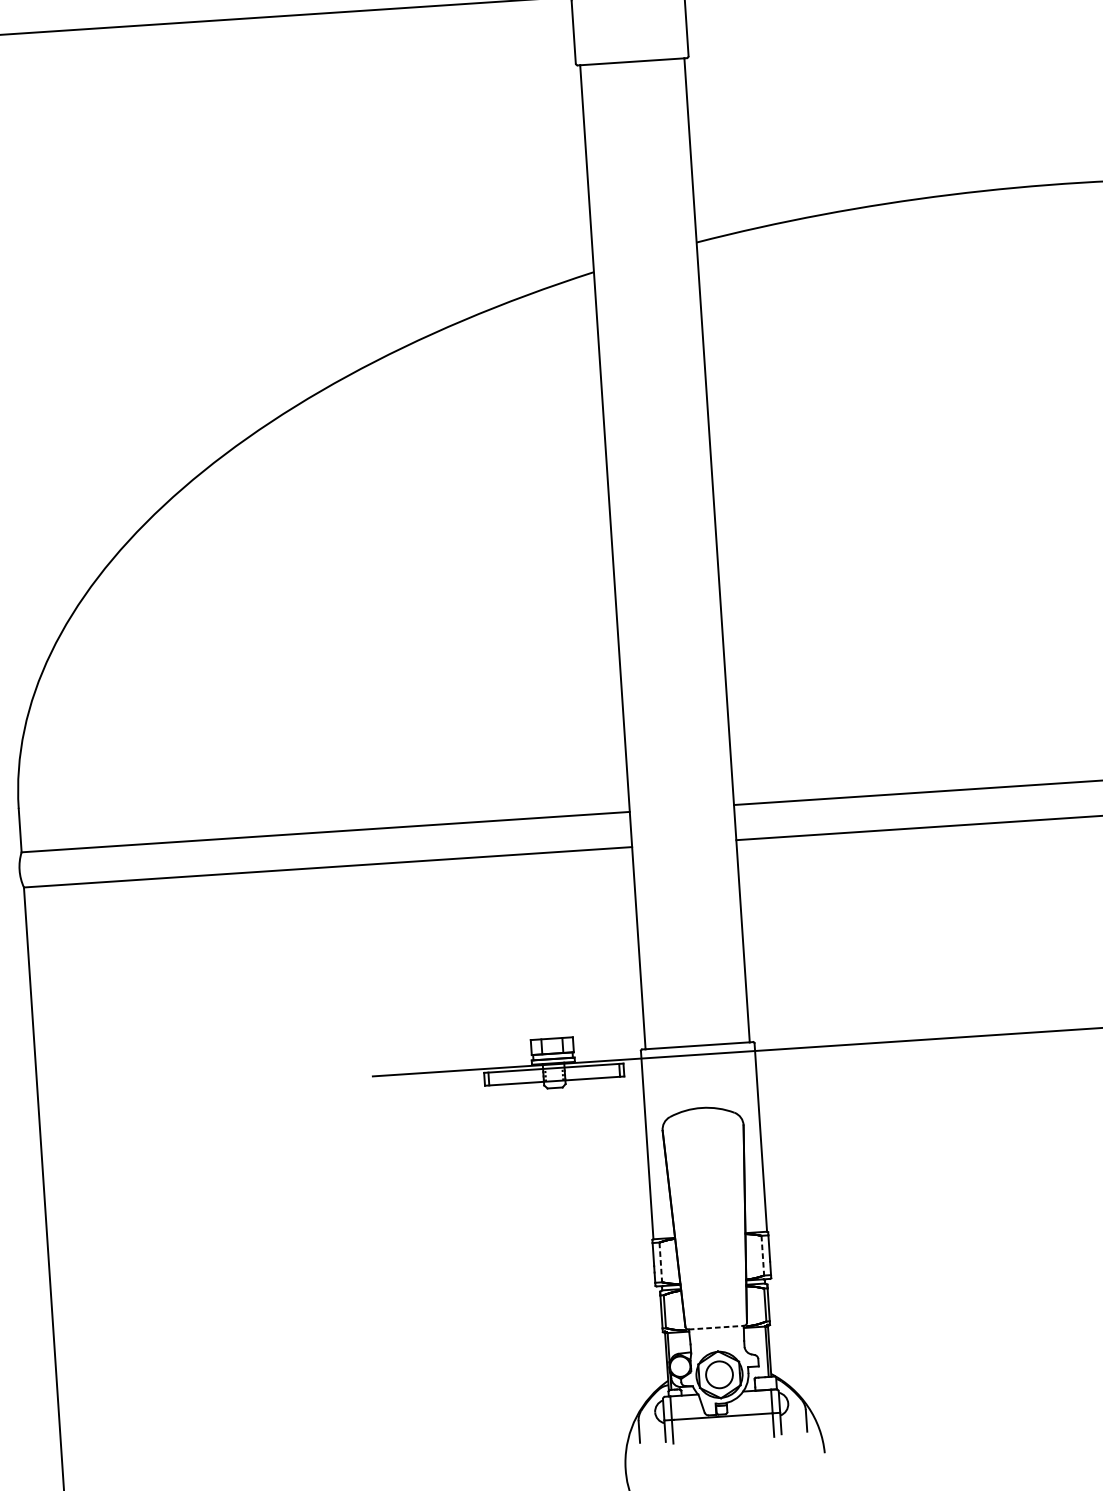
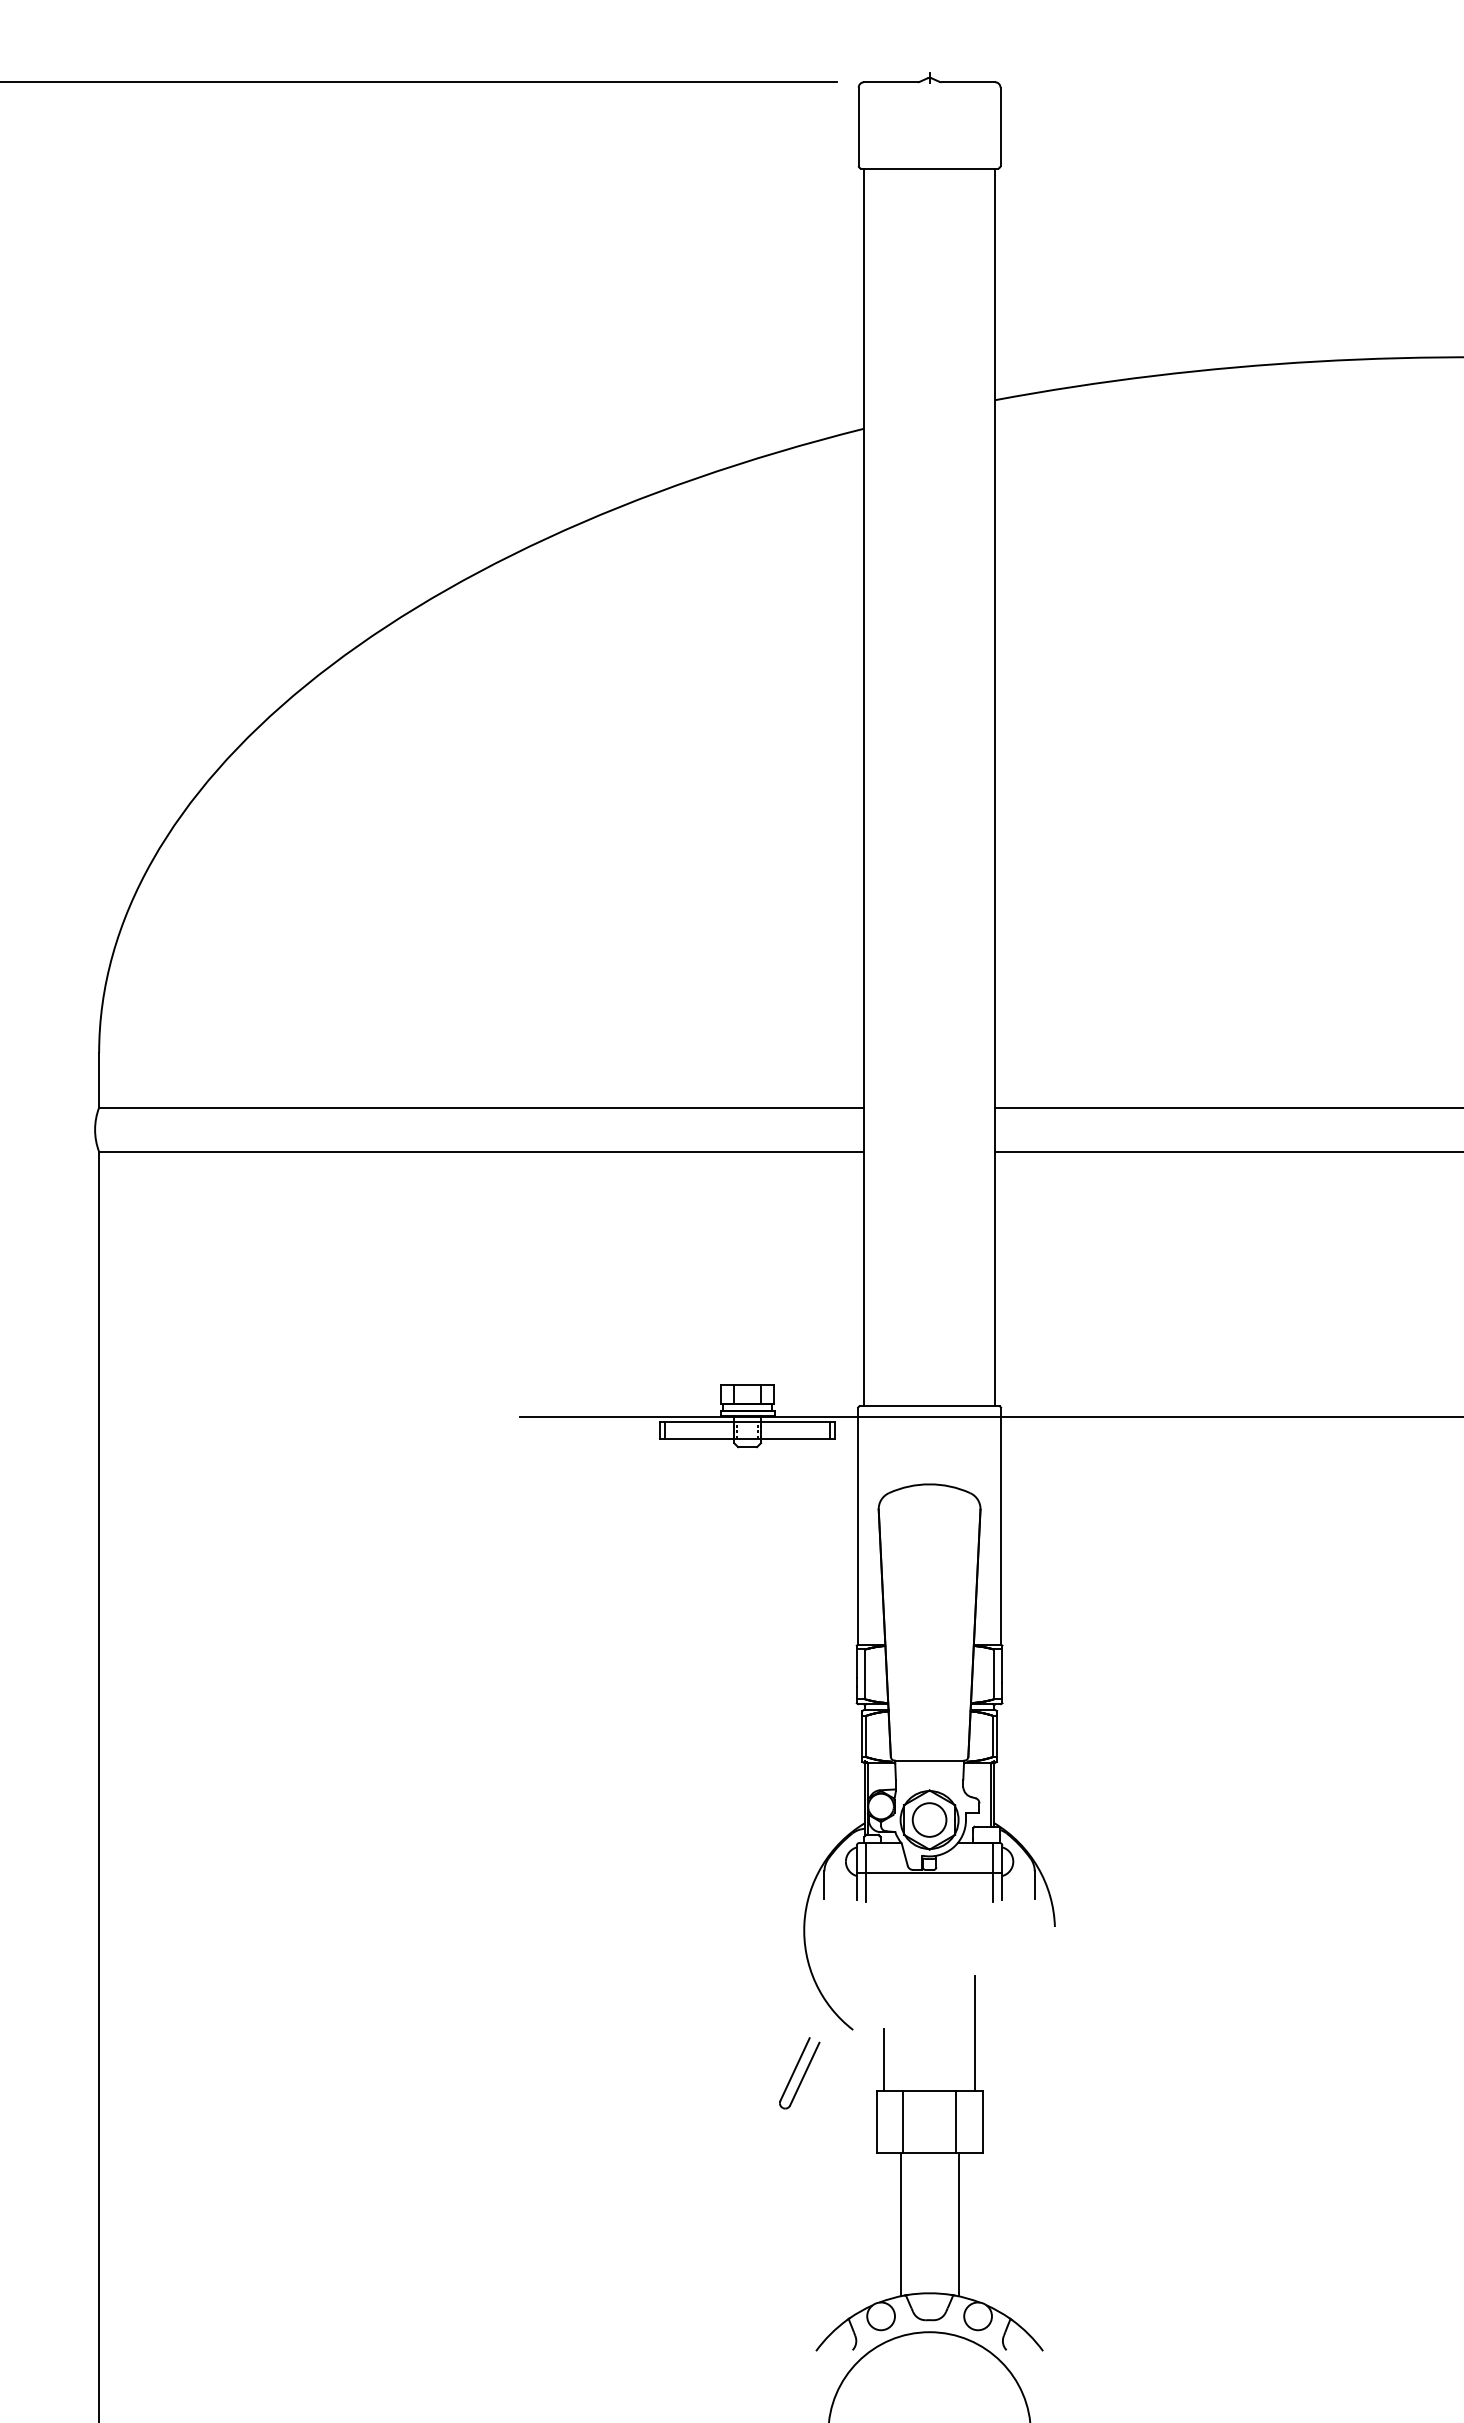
line: (762, 1255) -> (993, 1674), dashed -> solid
line: (660, 1262) -> (865, 1674), dashed -> solid
line: (716, 1327) -> (929, 1760), dashed -> solid

